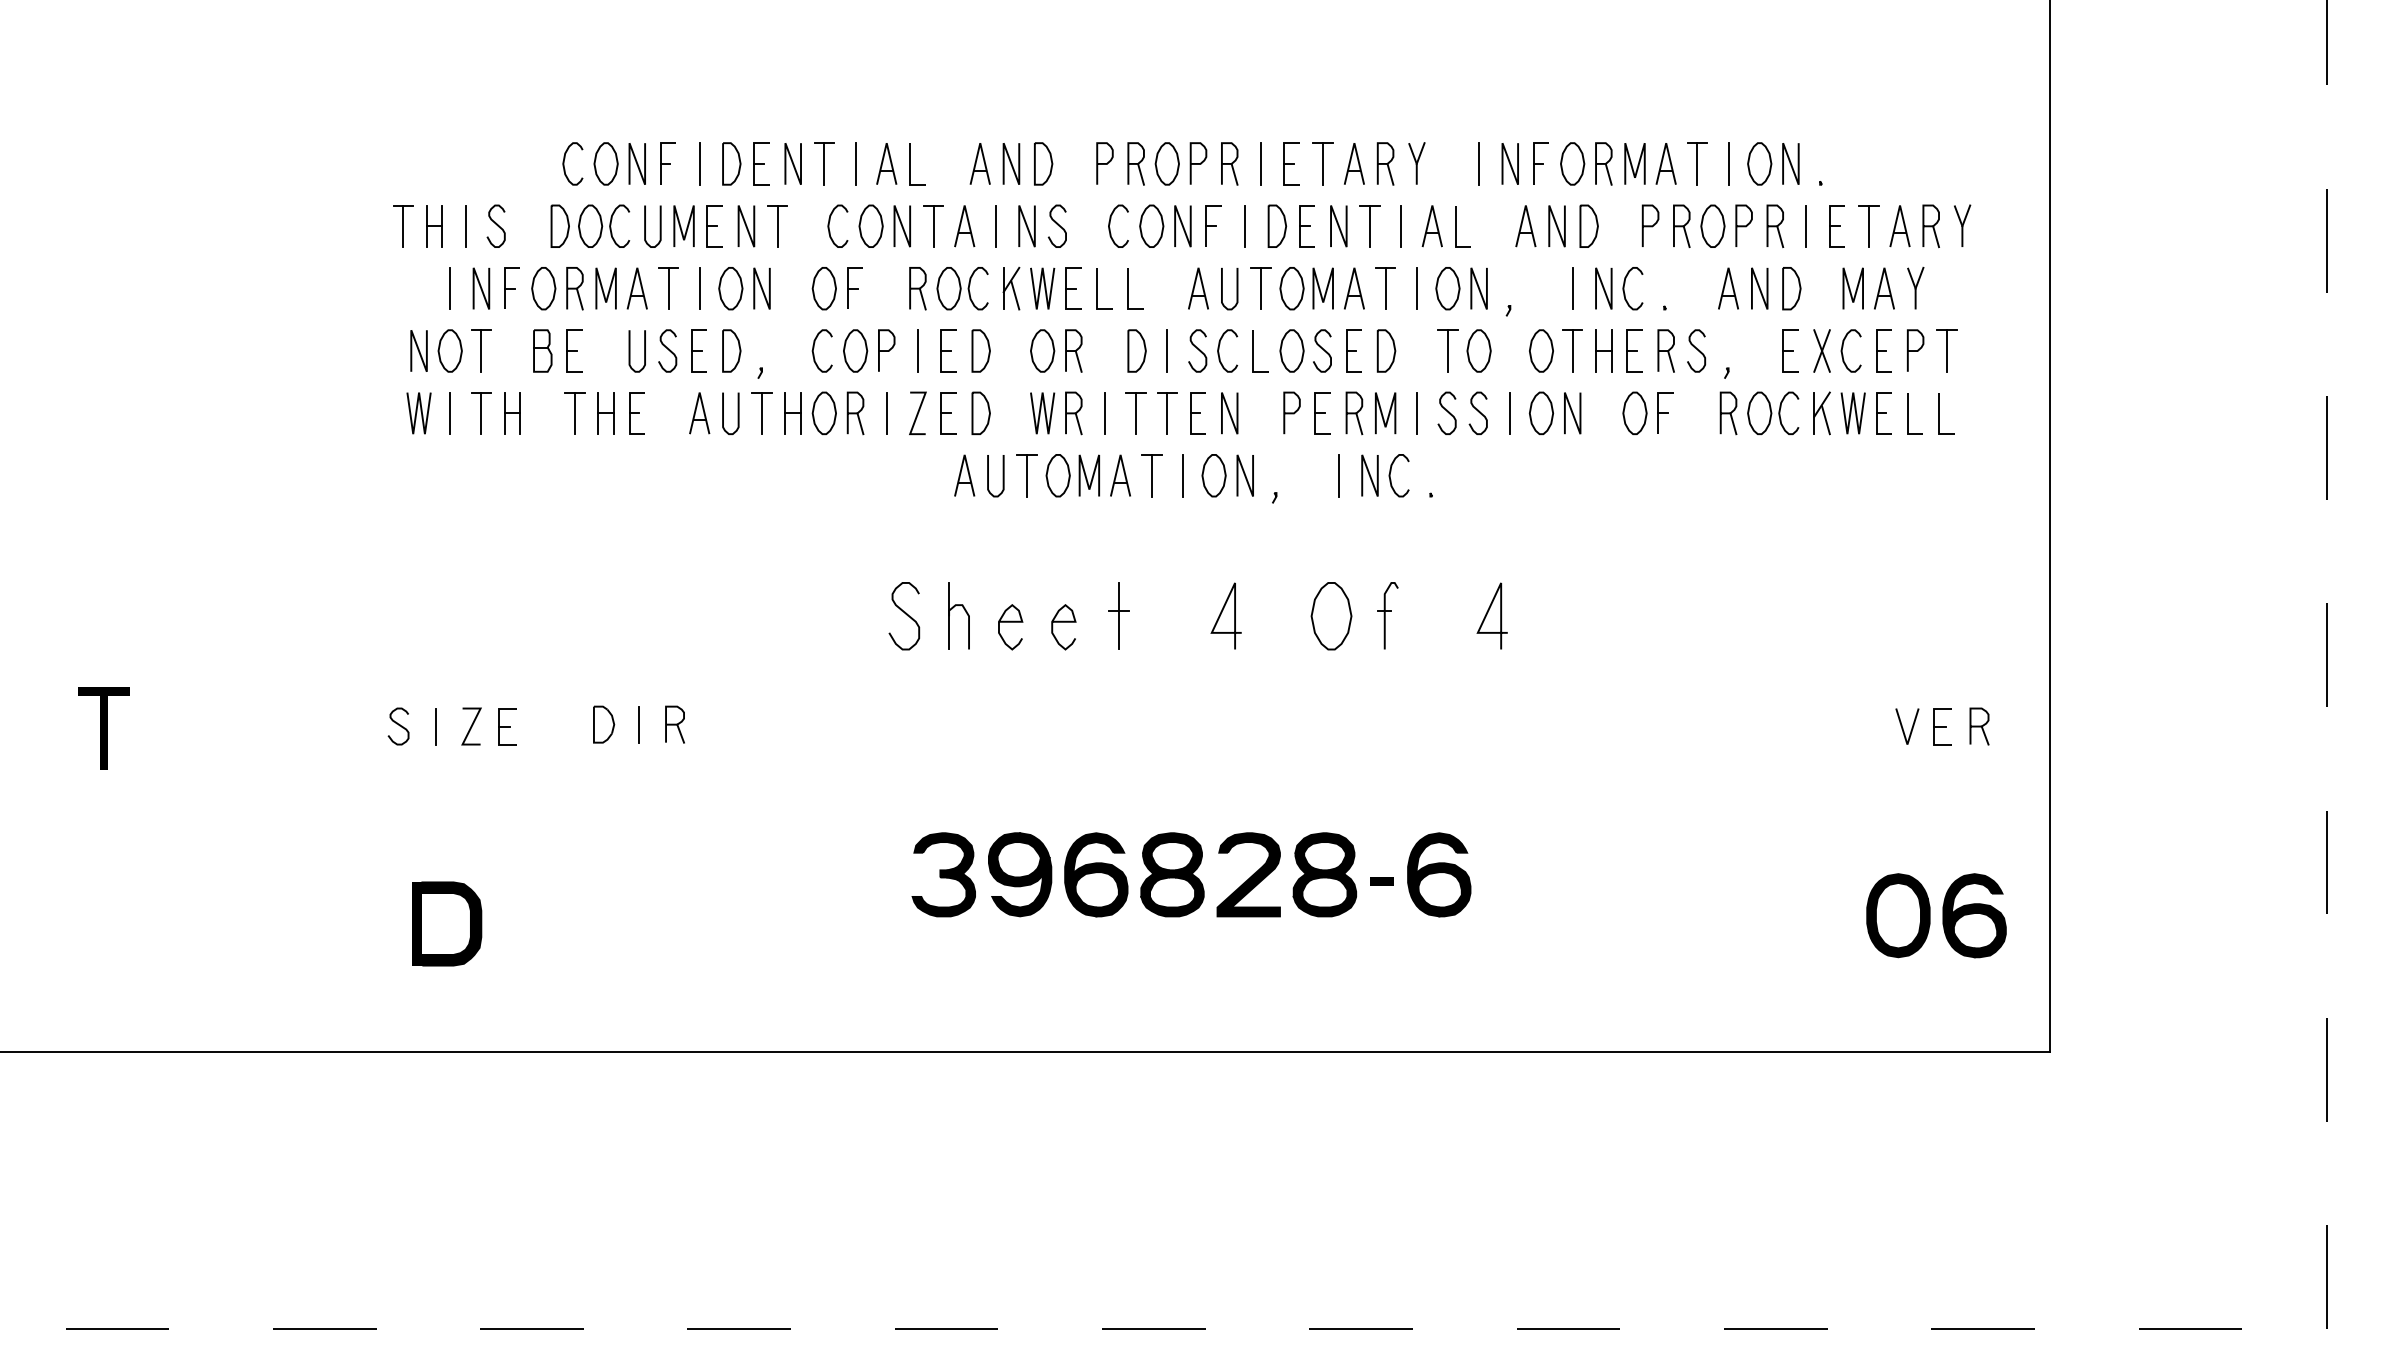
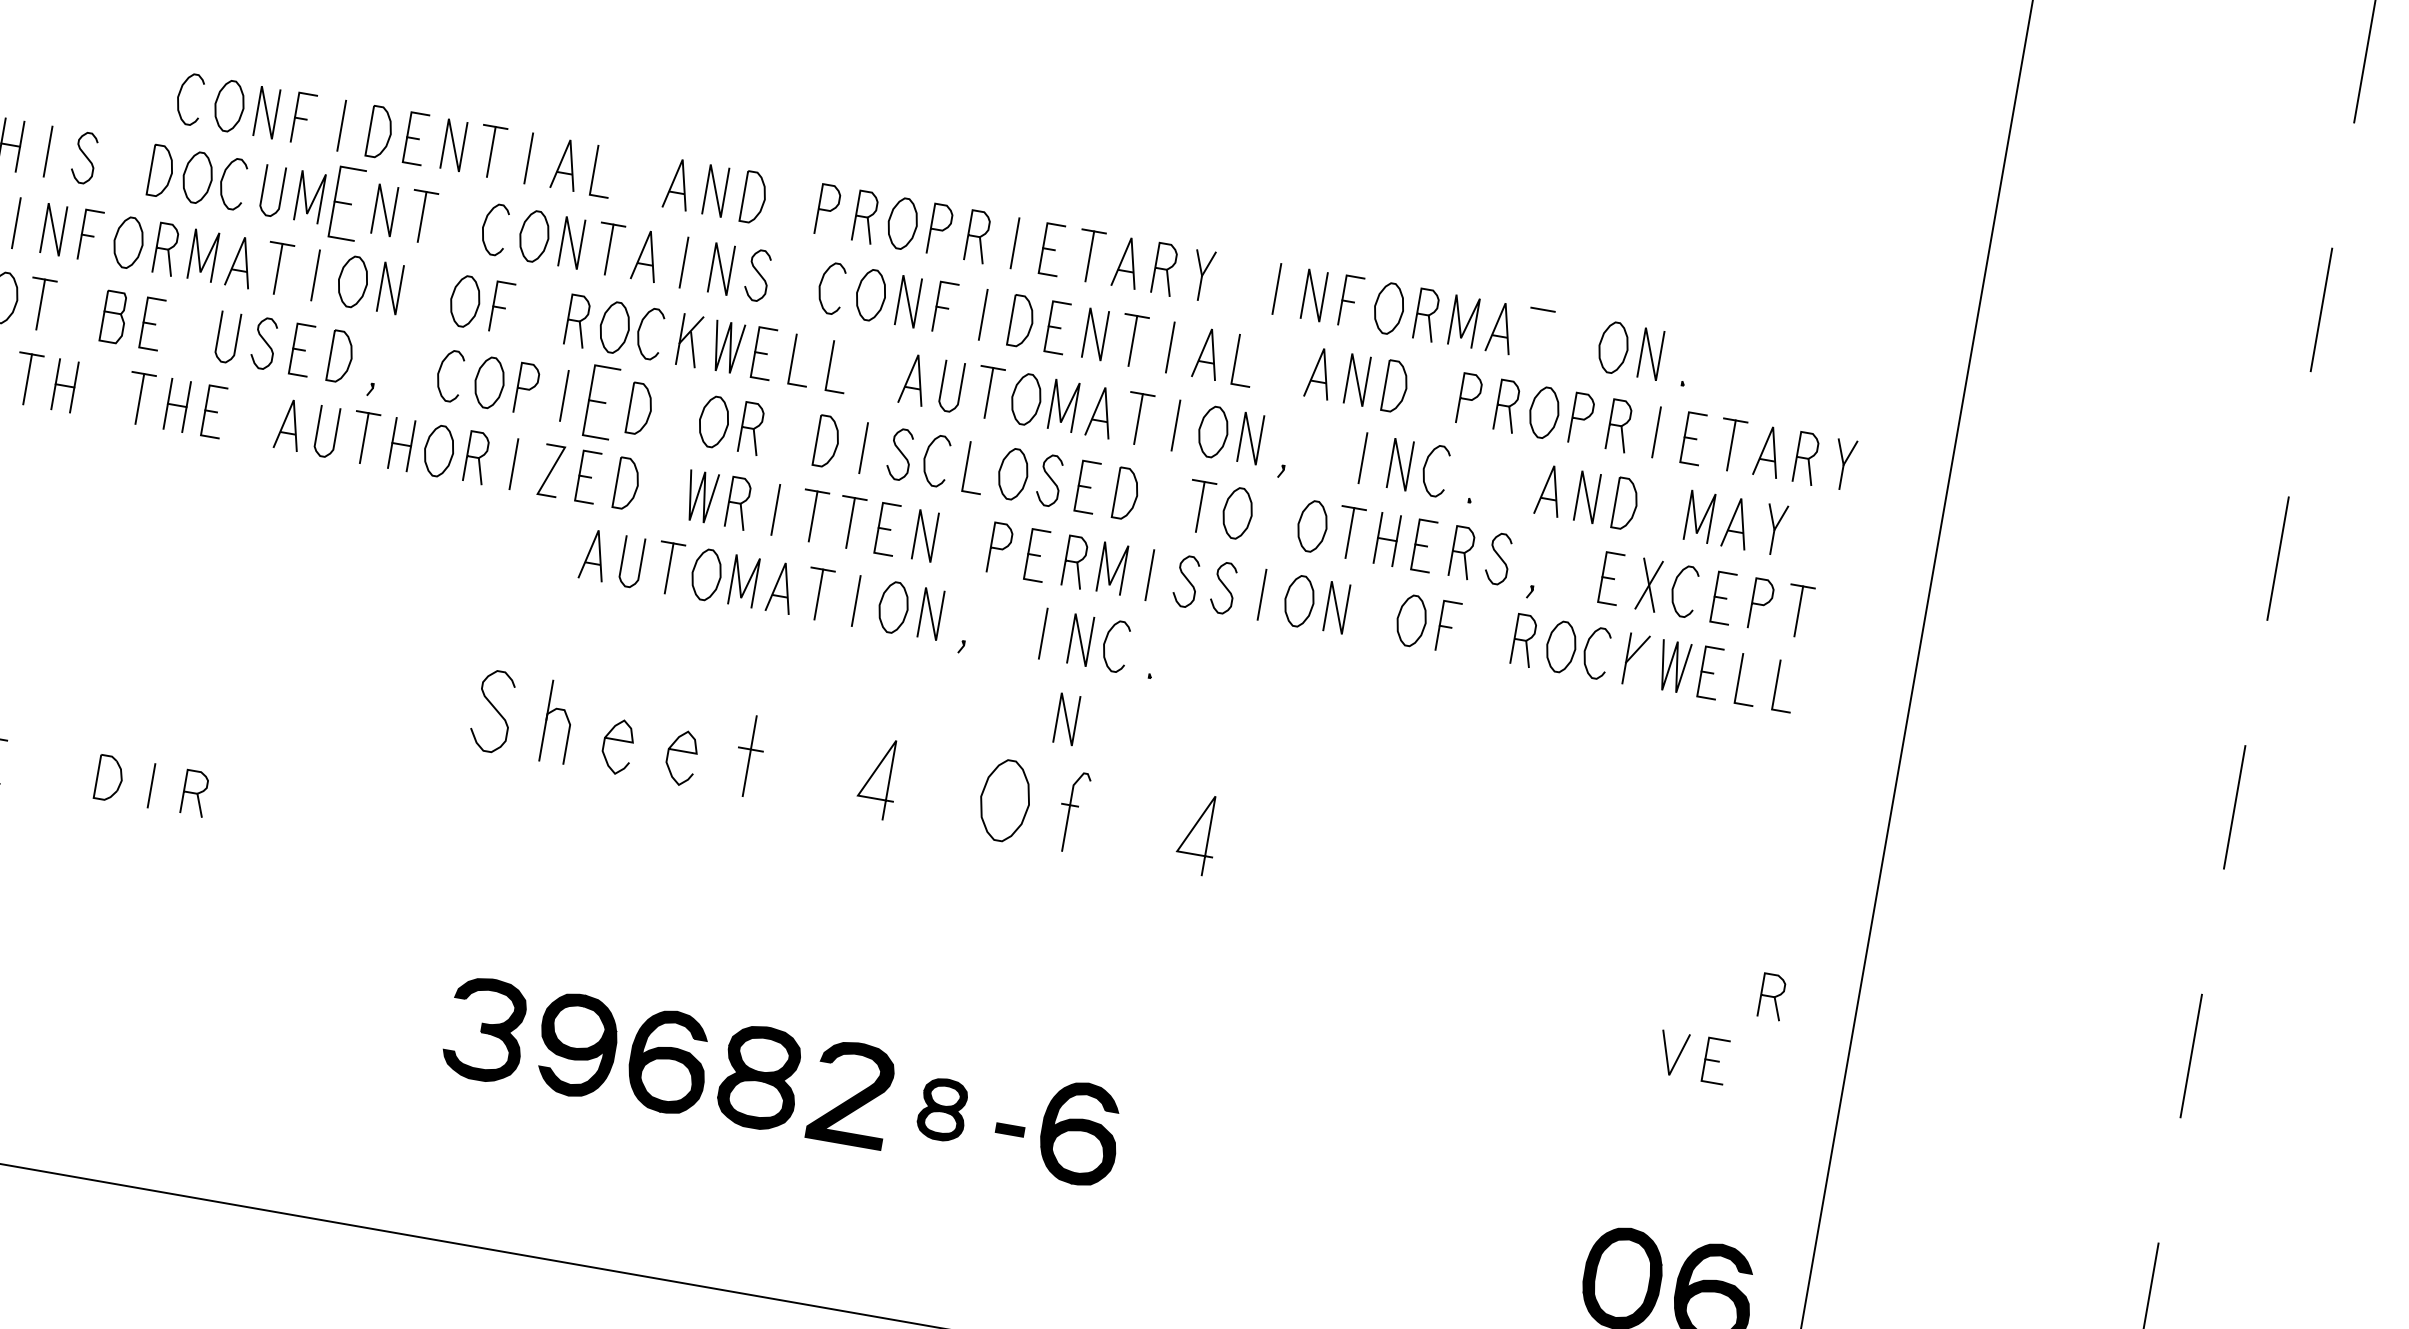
line: (1697, 163) -> (1538, 334), removed
line: (1728, 163) -> (1576, 340), removed
part: (714, 226) -> (346, 203), size x1.4
part: (948, 350) -> (601, 401), size x1.4
line: (1825, 420) -> (1638, 669), removed
line: (1369, 541) -> (1066, 719), added
part: (1979, 726) -> (1771, 996), moved
part: (1324, 874) -> (942, 1109), size x0.6

